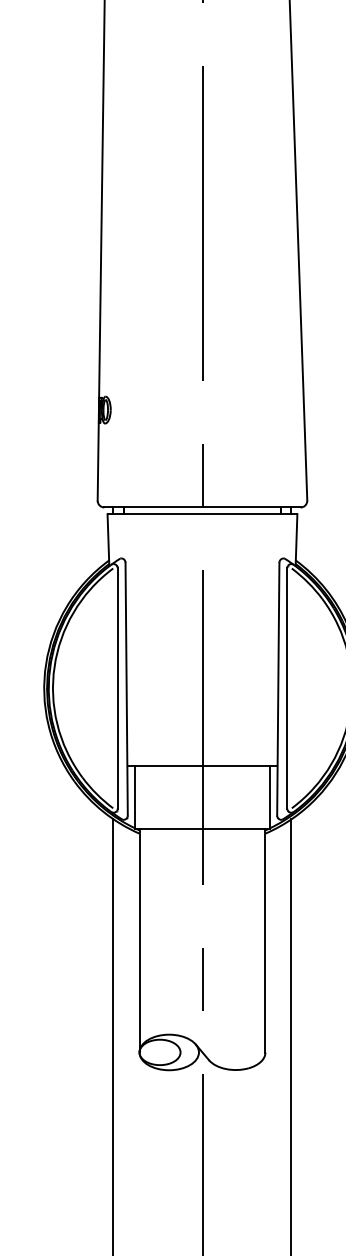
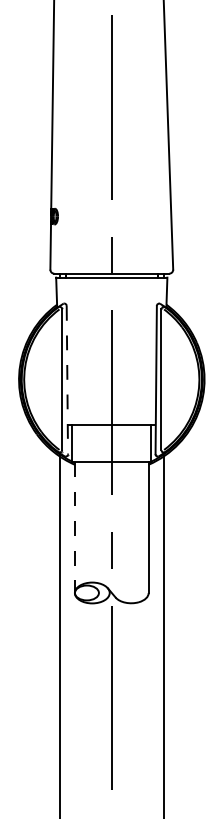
line: (126, 689) -> (67, 380), solid -> dashed
line: (138, 942) -> (74, 528), solid -> dashed

